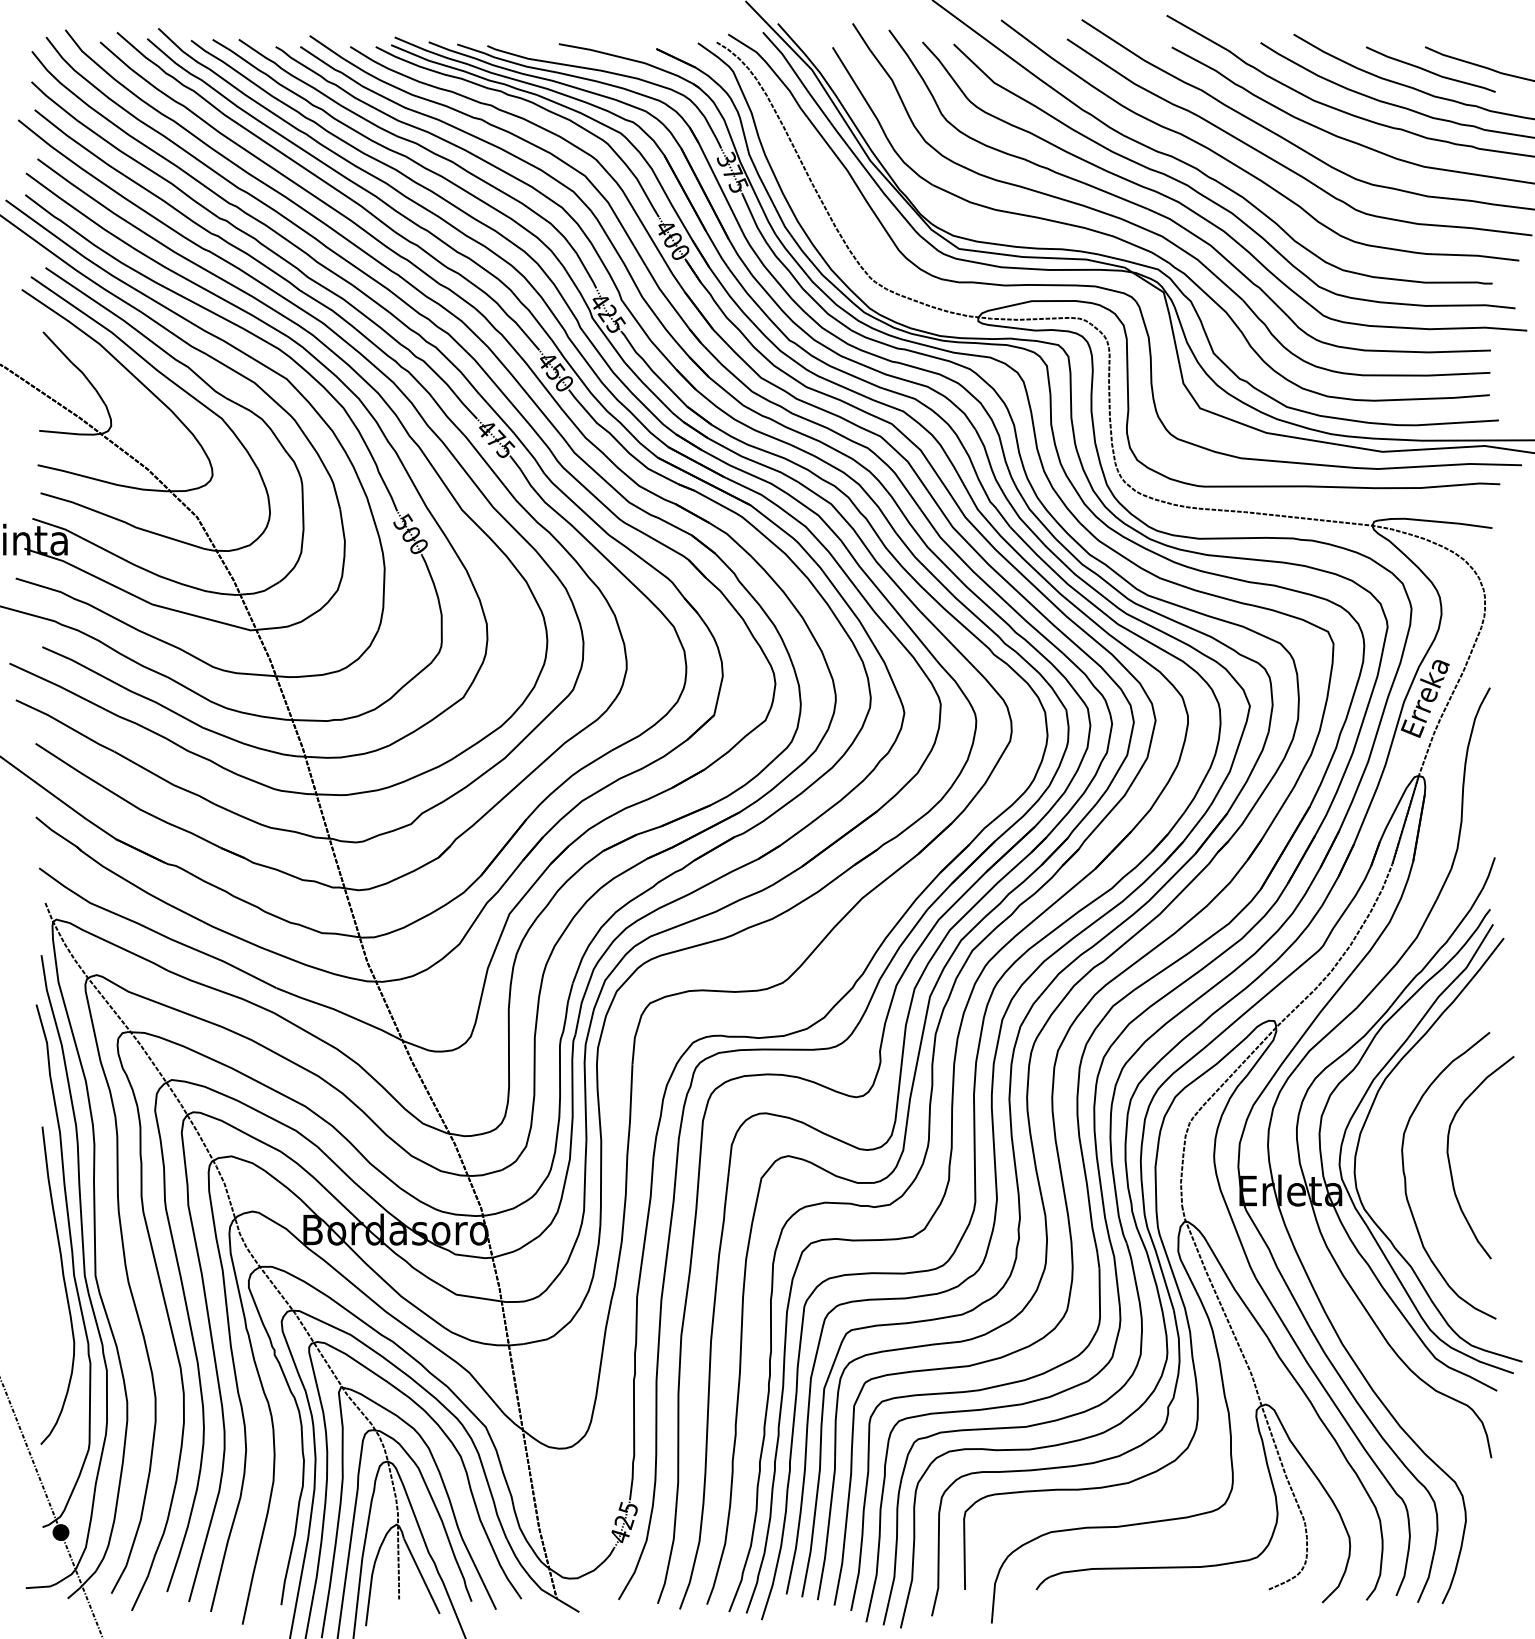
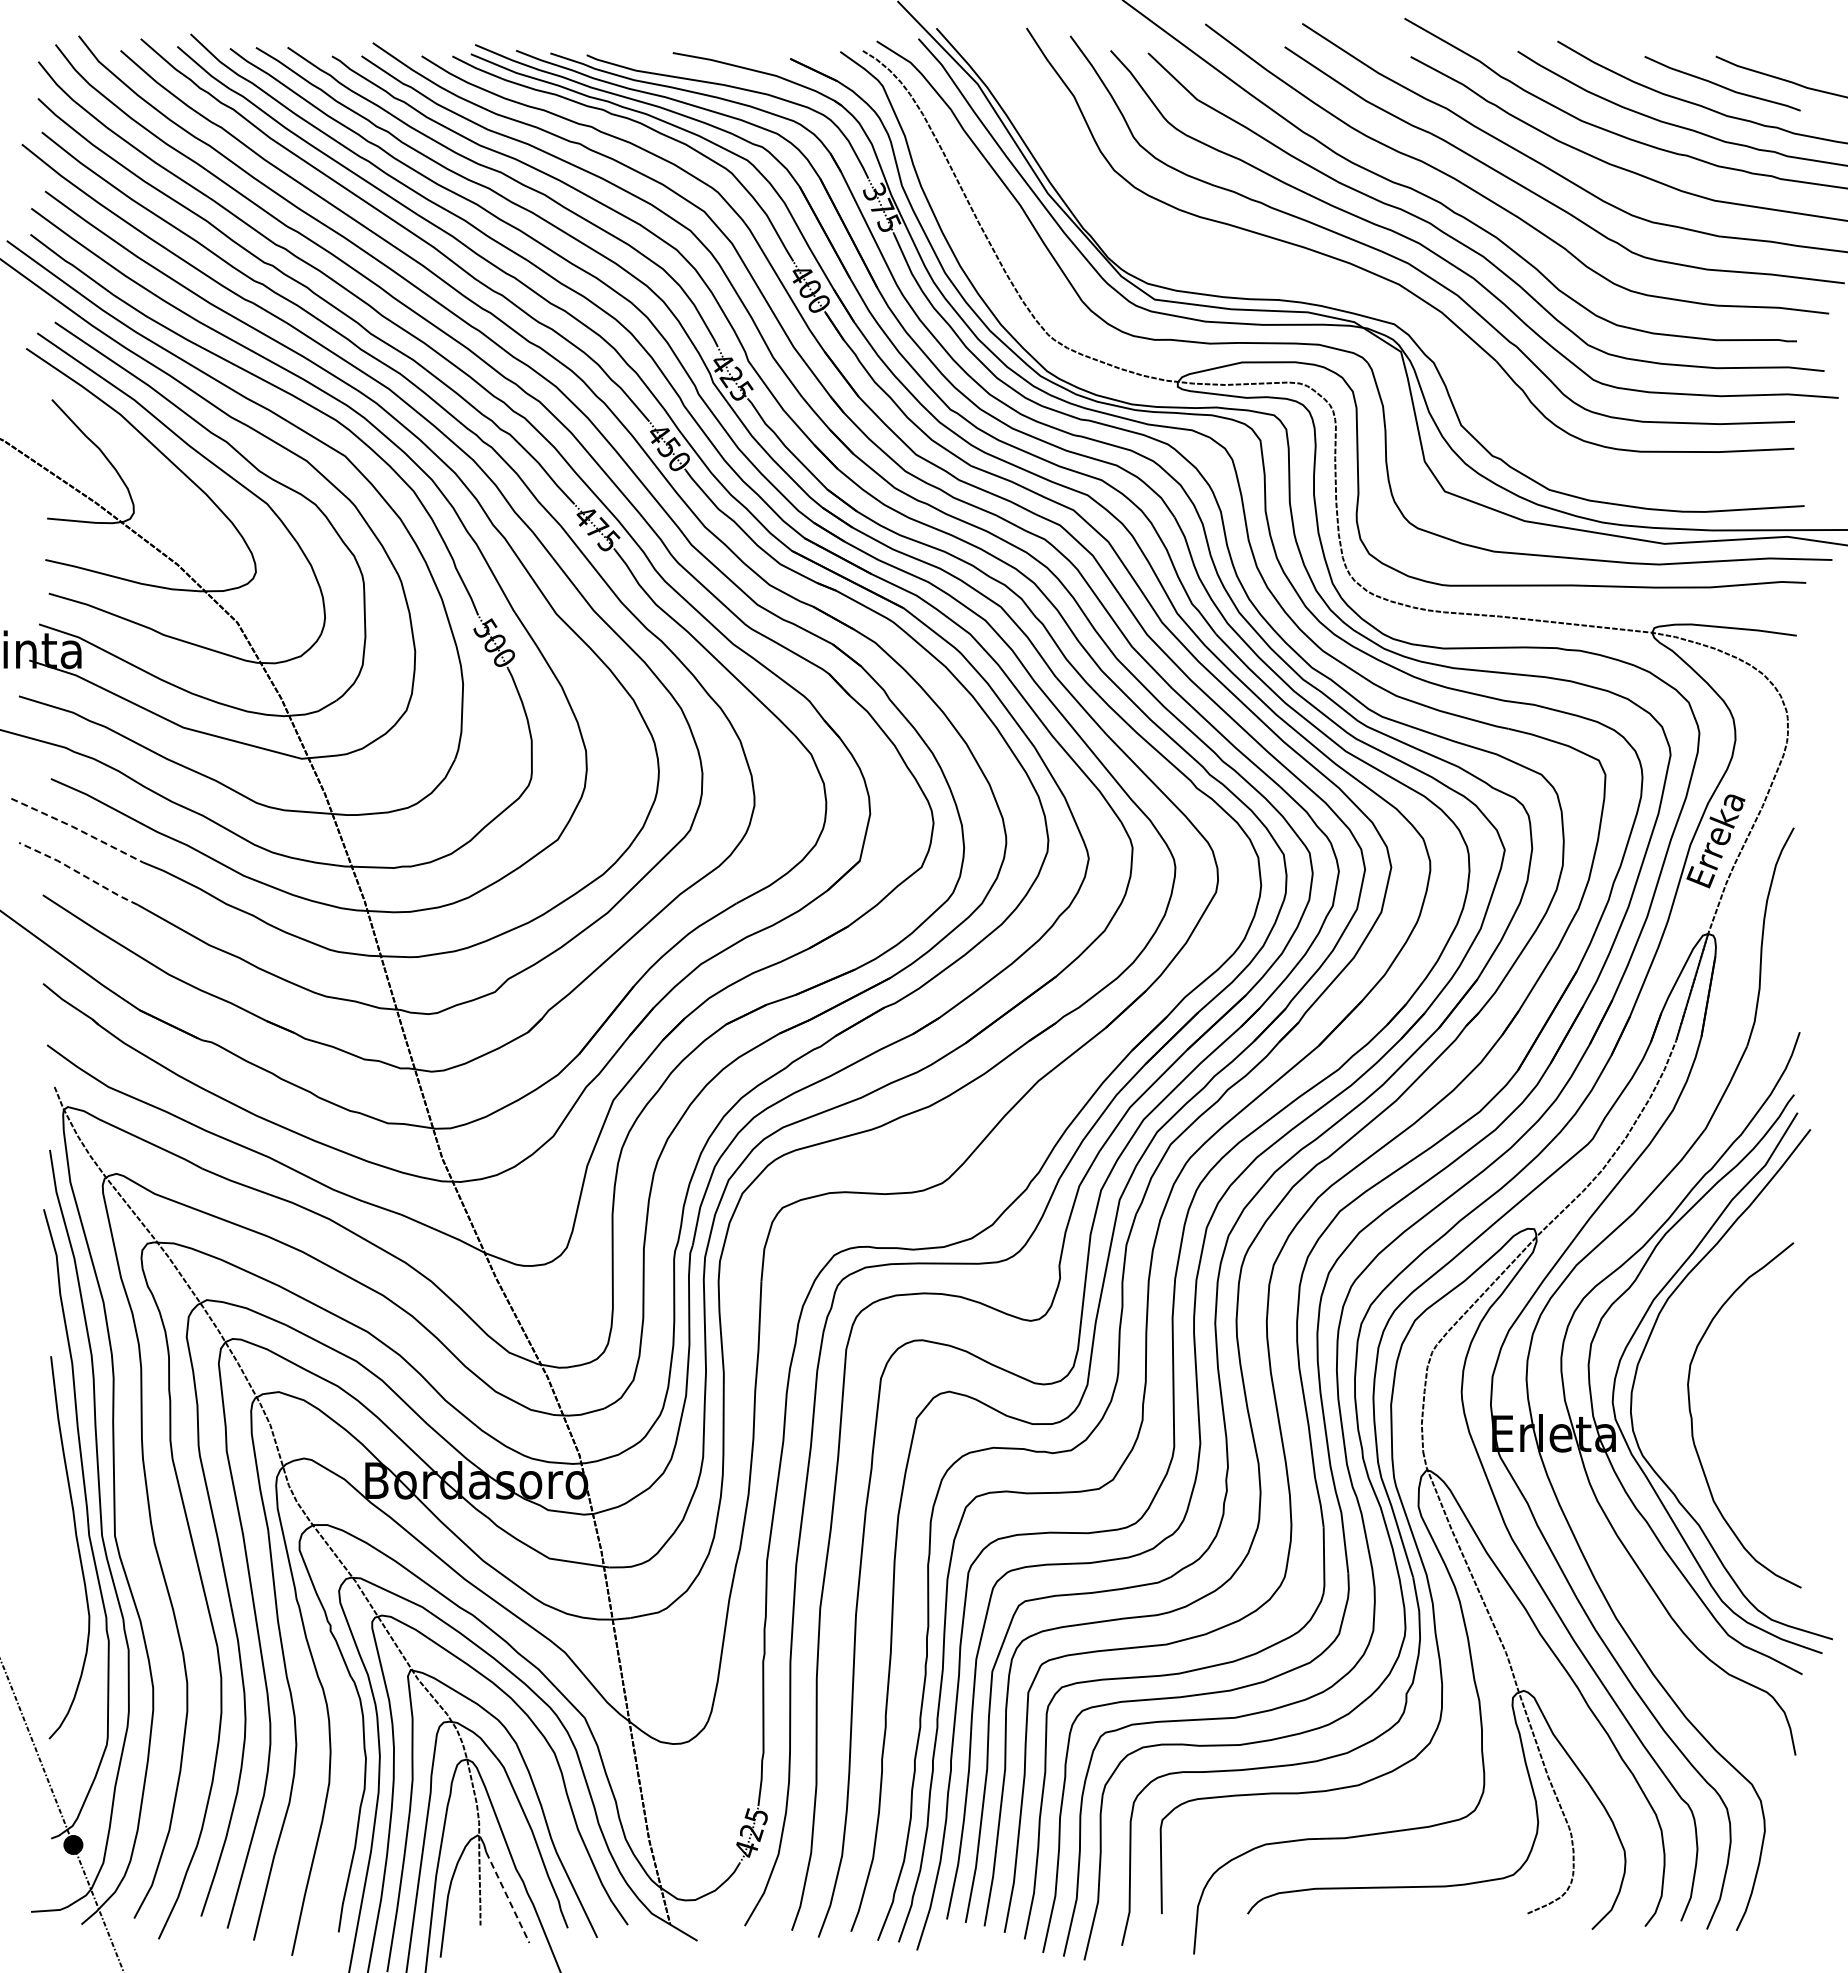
part: (1149, 250) -> (1384, 301), removed
line: (64, 689) -> (77, 829), solid -> dashed
line: (66, 725) -> (79, 873), solid -> dashed
curve: (1450, 1165) -> (1746, 1402), removed
line: (422, 1576) -> (508, 1897), solid -> dashed

